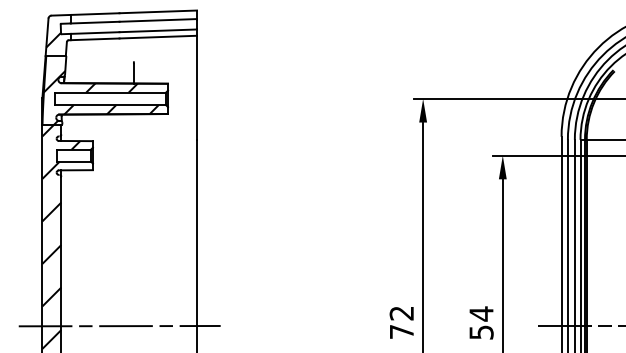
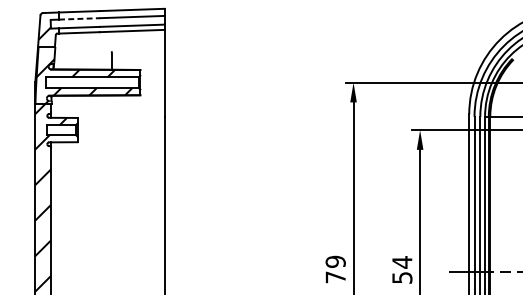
line: (95, 22) -> (79, 18), solid -> dashed
text: (401, 313) -> (335, 261), 72 -> 79
line: (119, 325) -> (99, 272), removed

